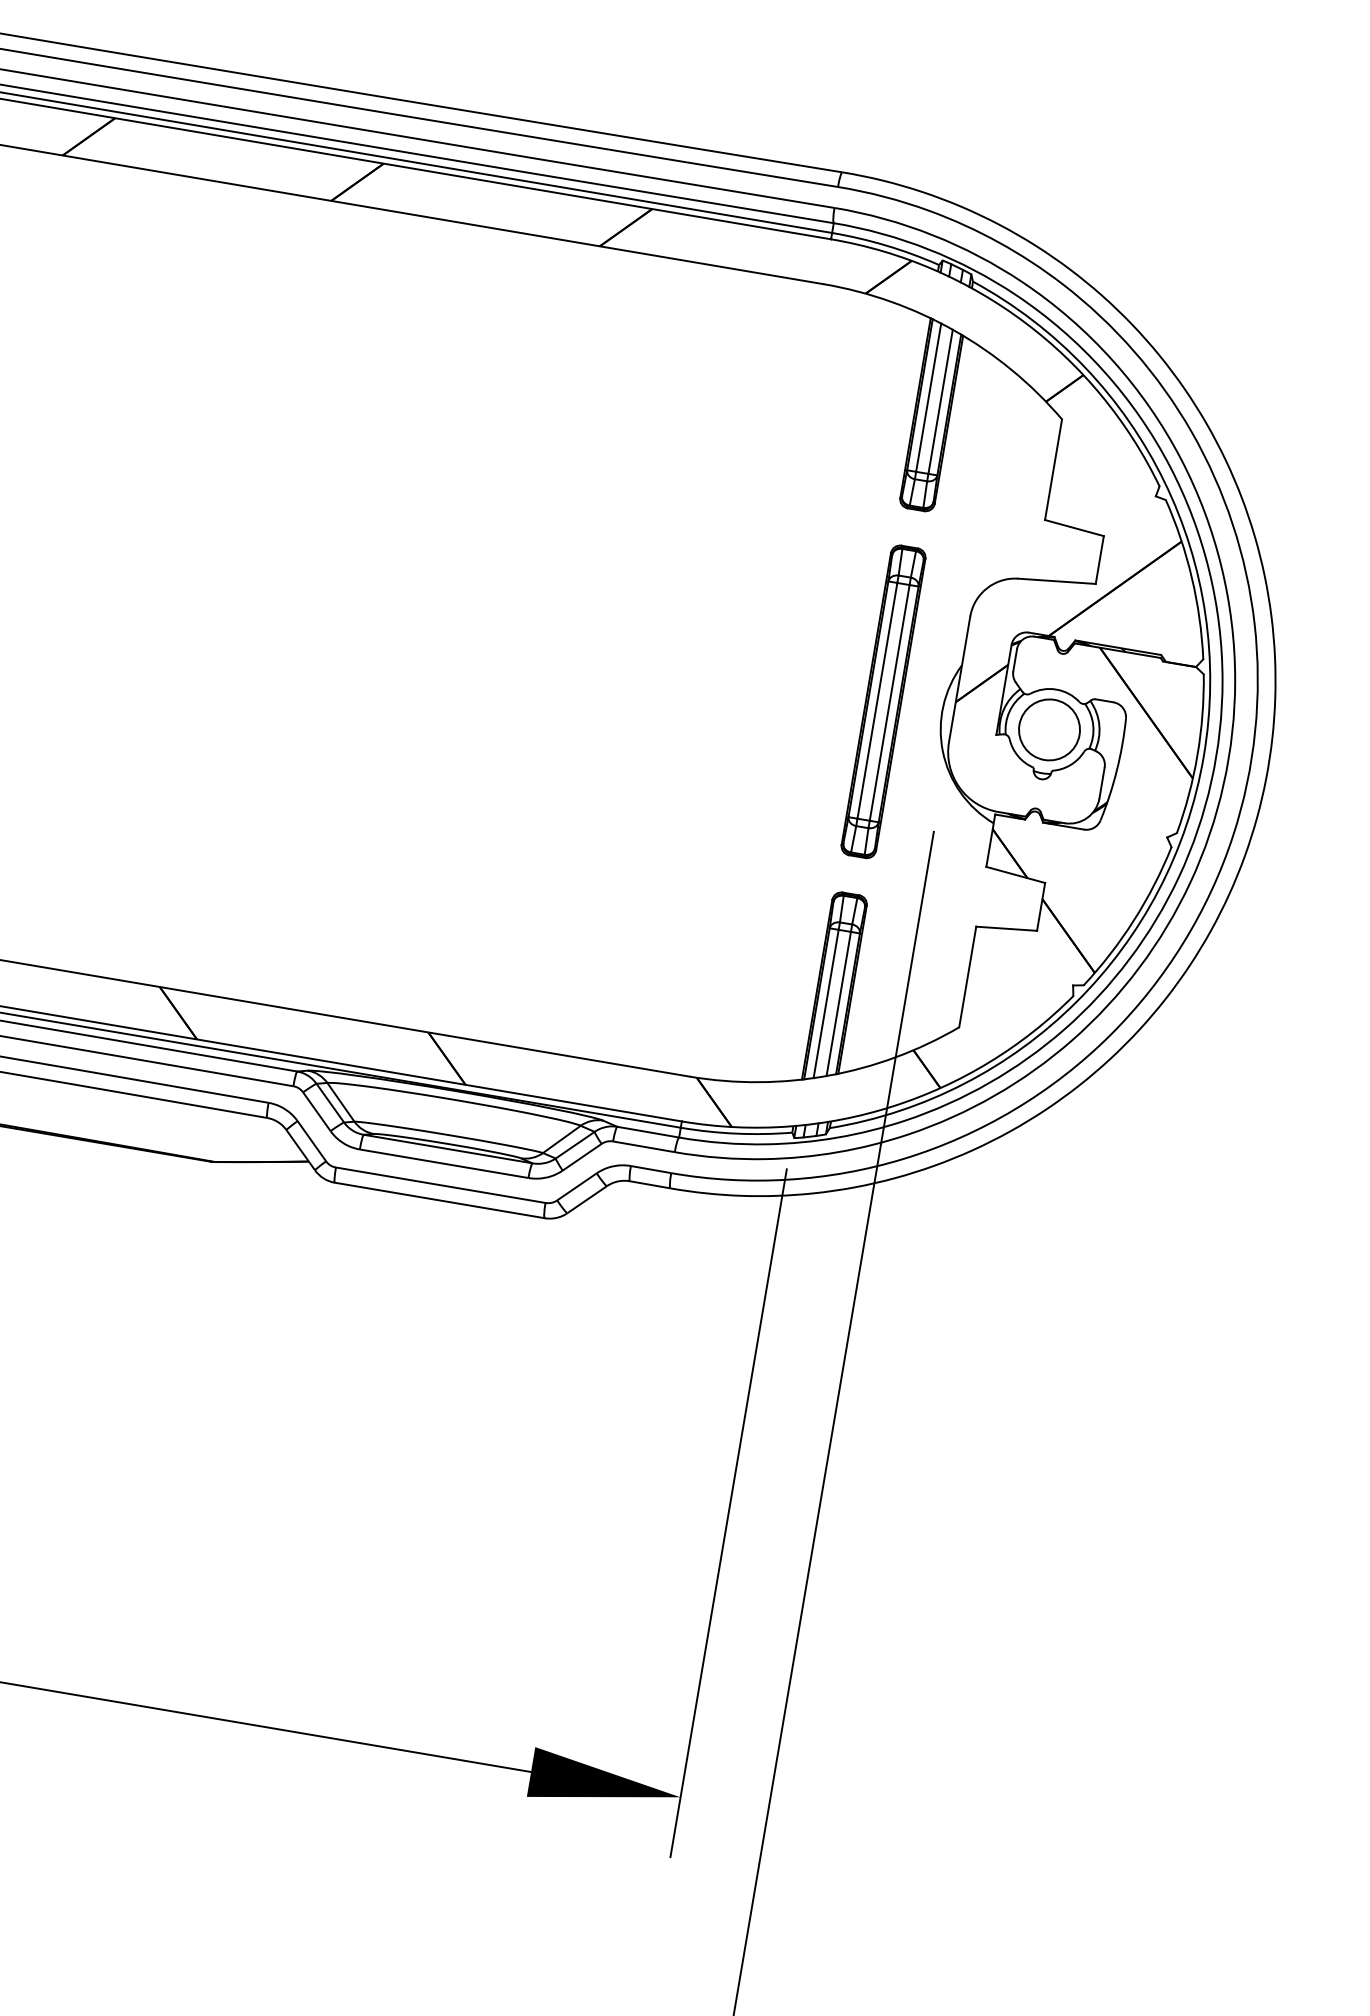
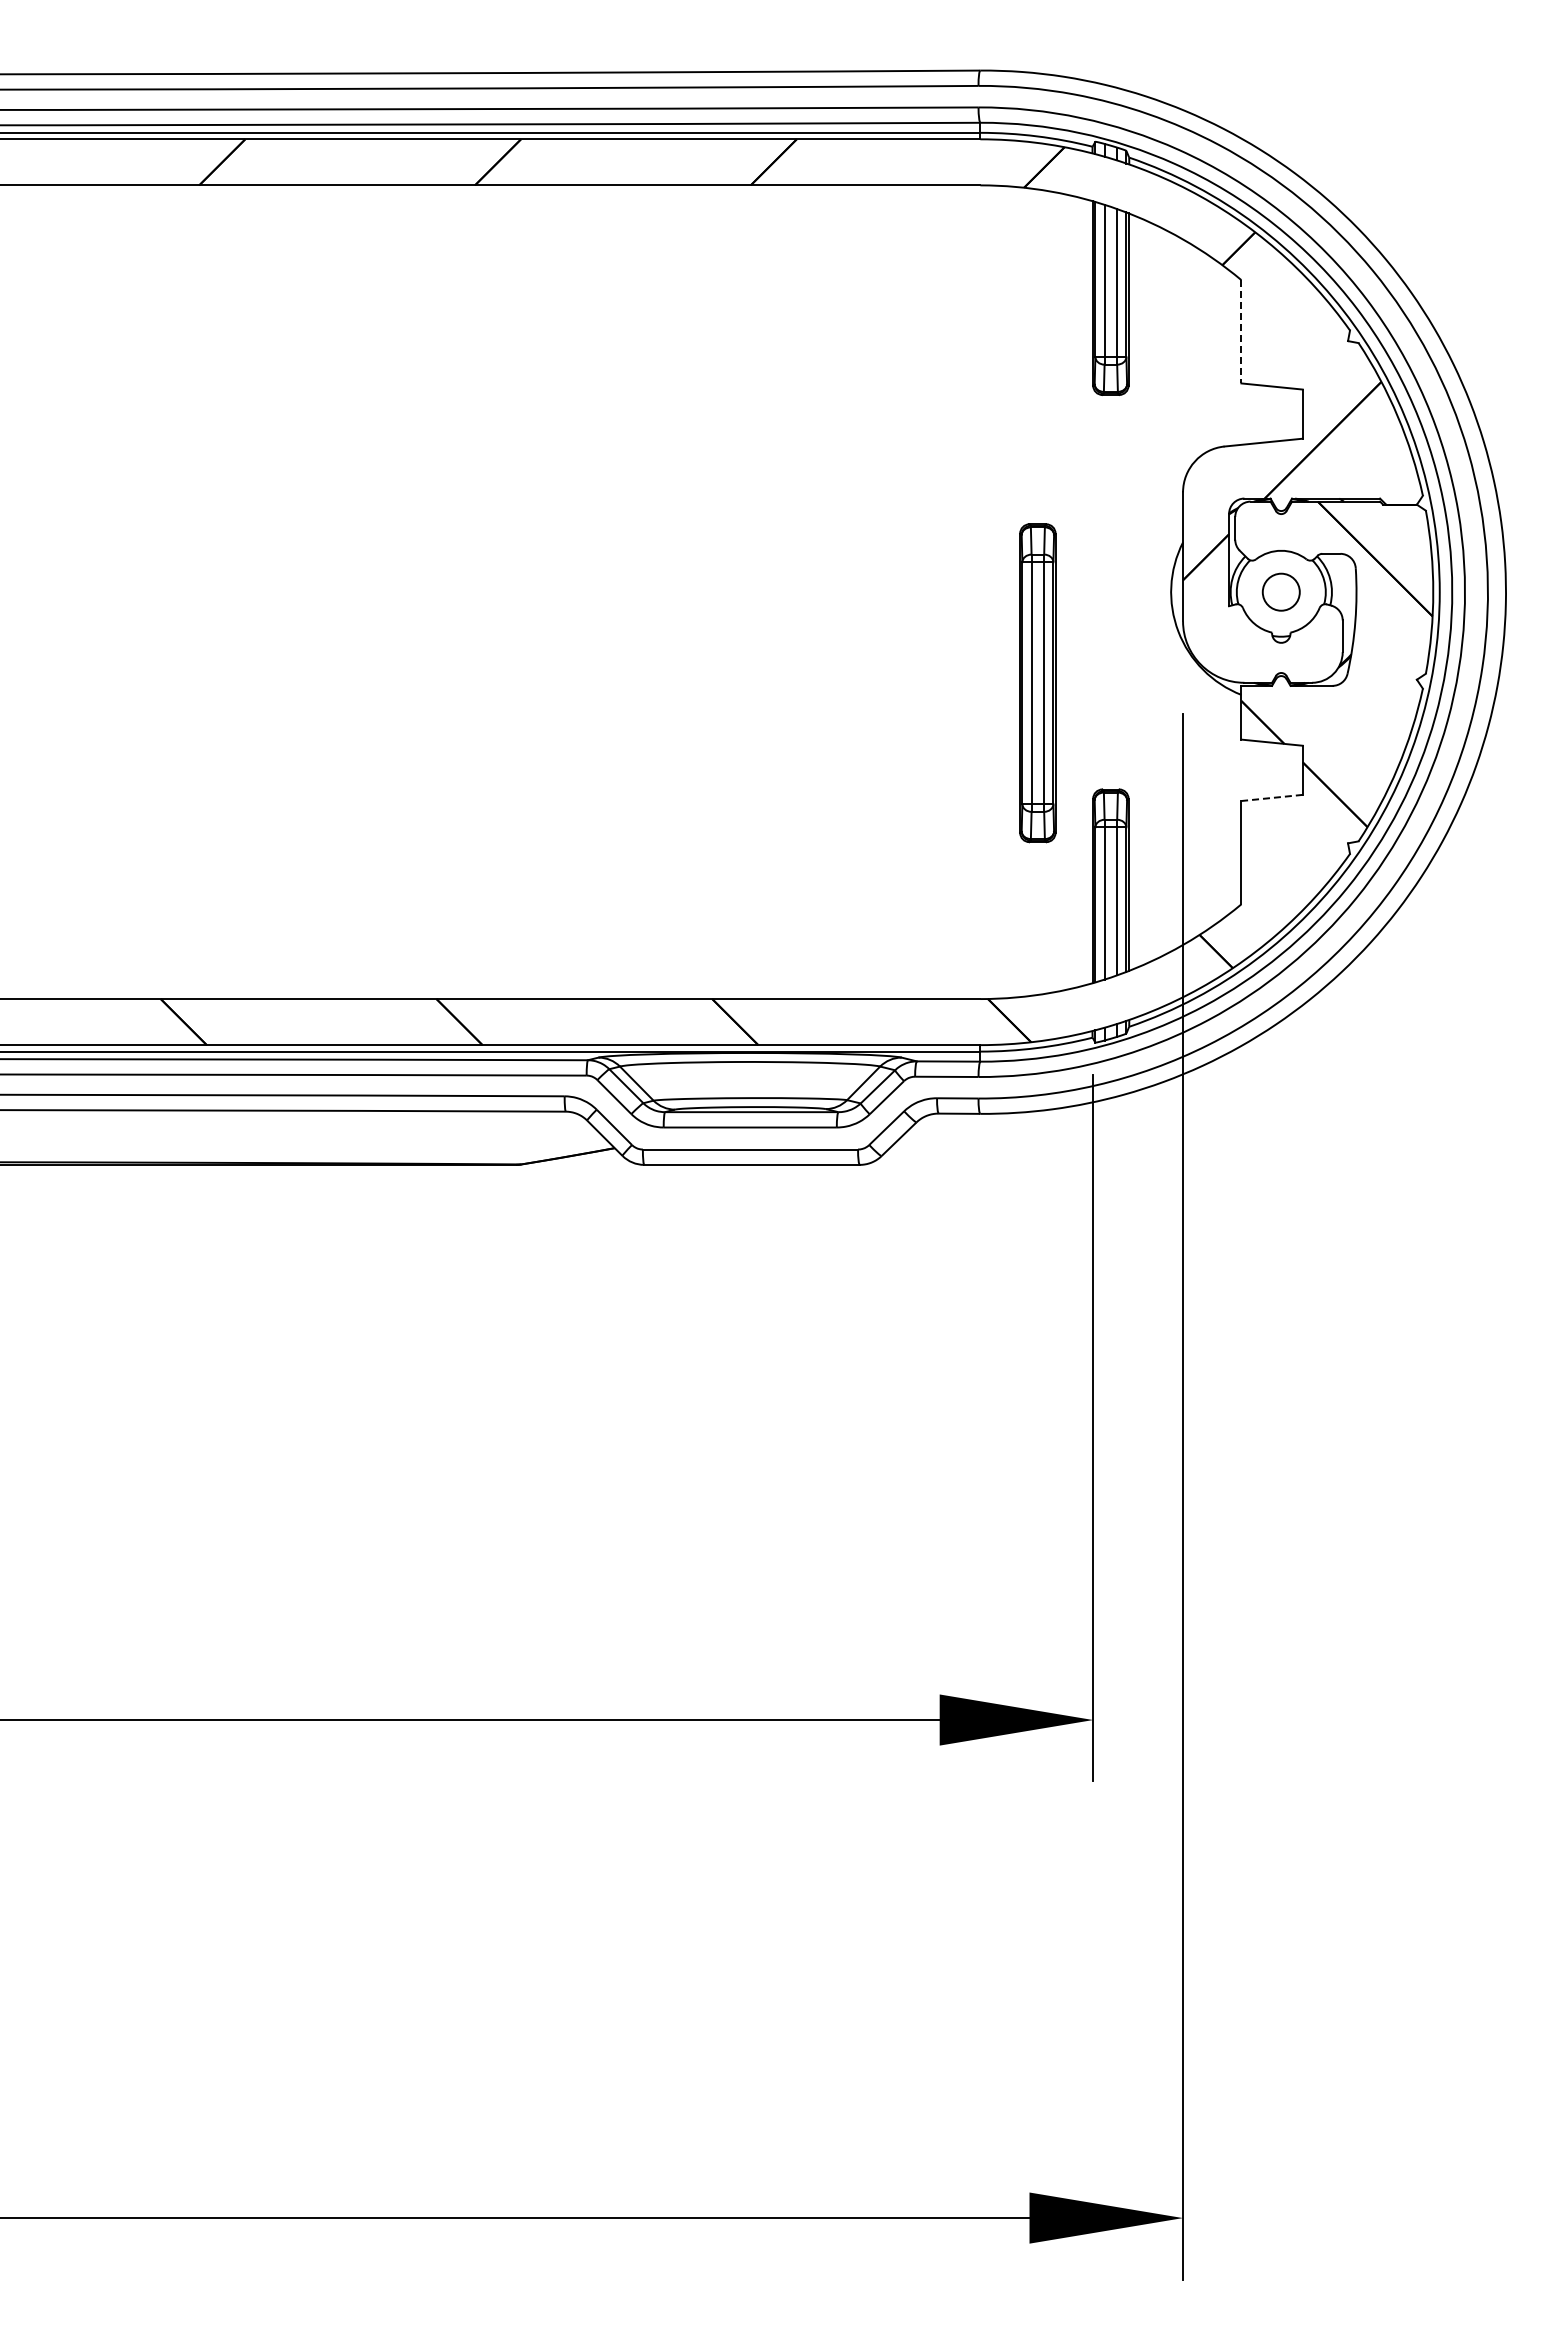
line: (1053, 469) -> (1241, 331), solid -> dashed
part: (883, 702) -> (1037, 683), moved
circle: (1049, 730) -> (1281, 592), size x0.6
line: (1007, 928) -> (1272, 797), solid -> dashed

